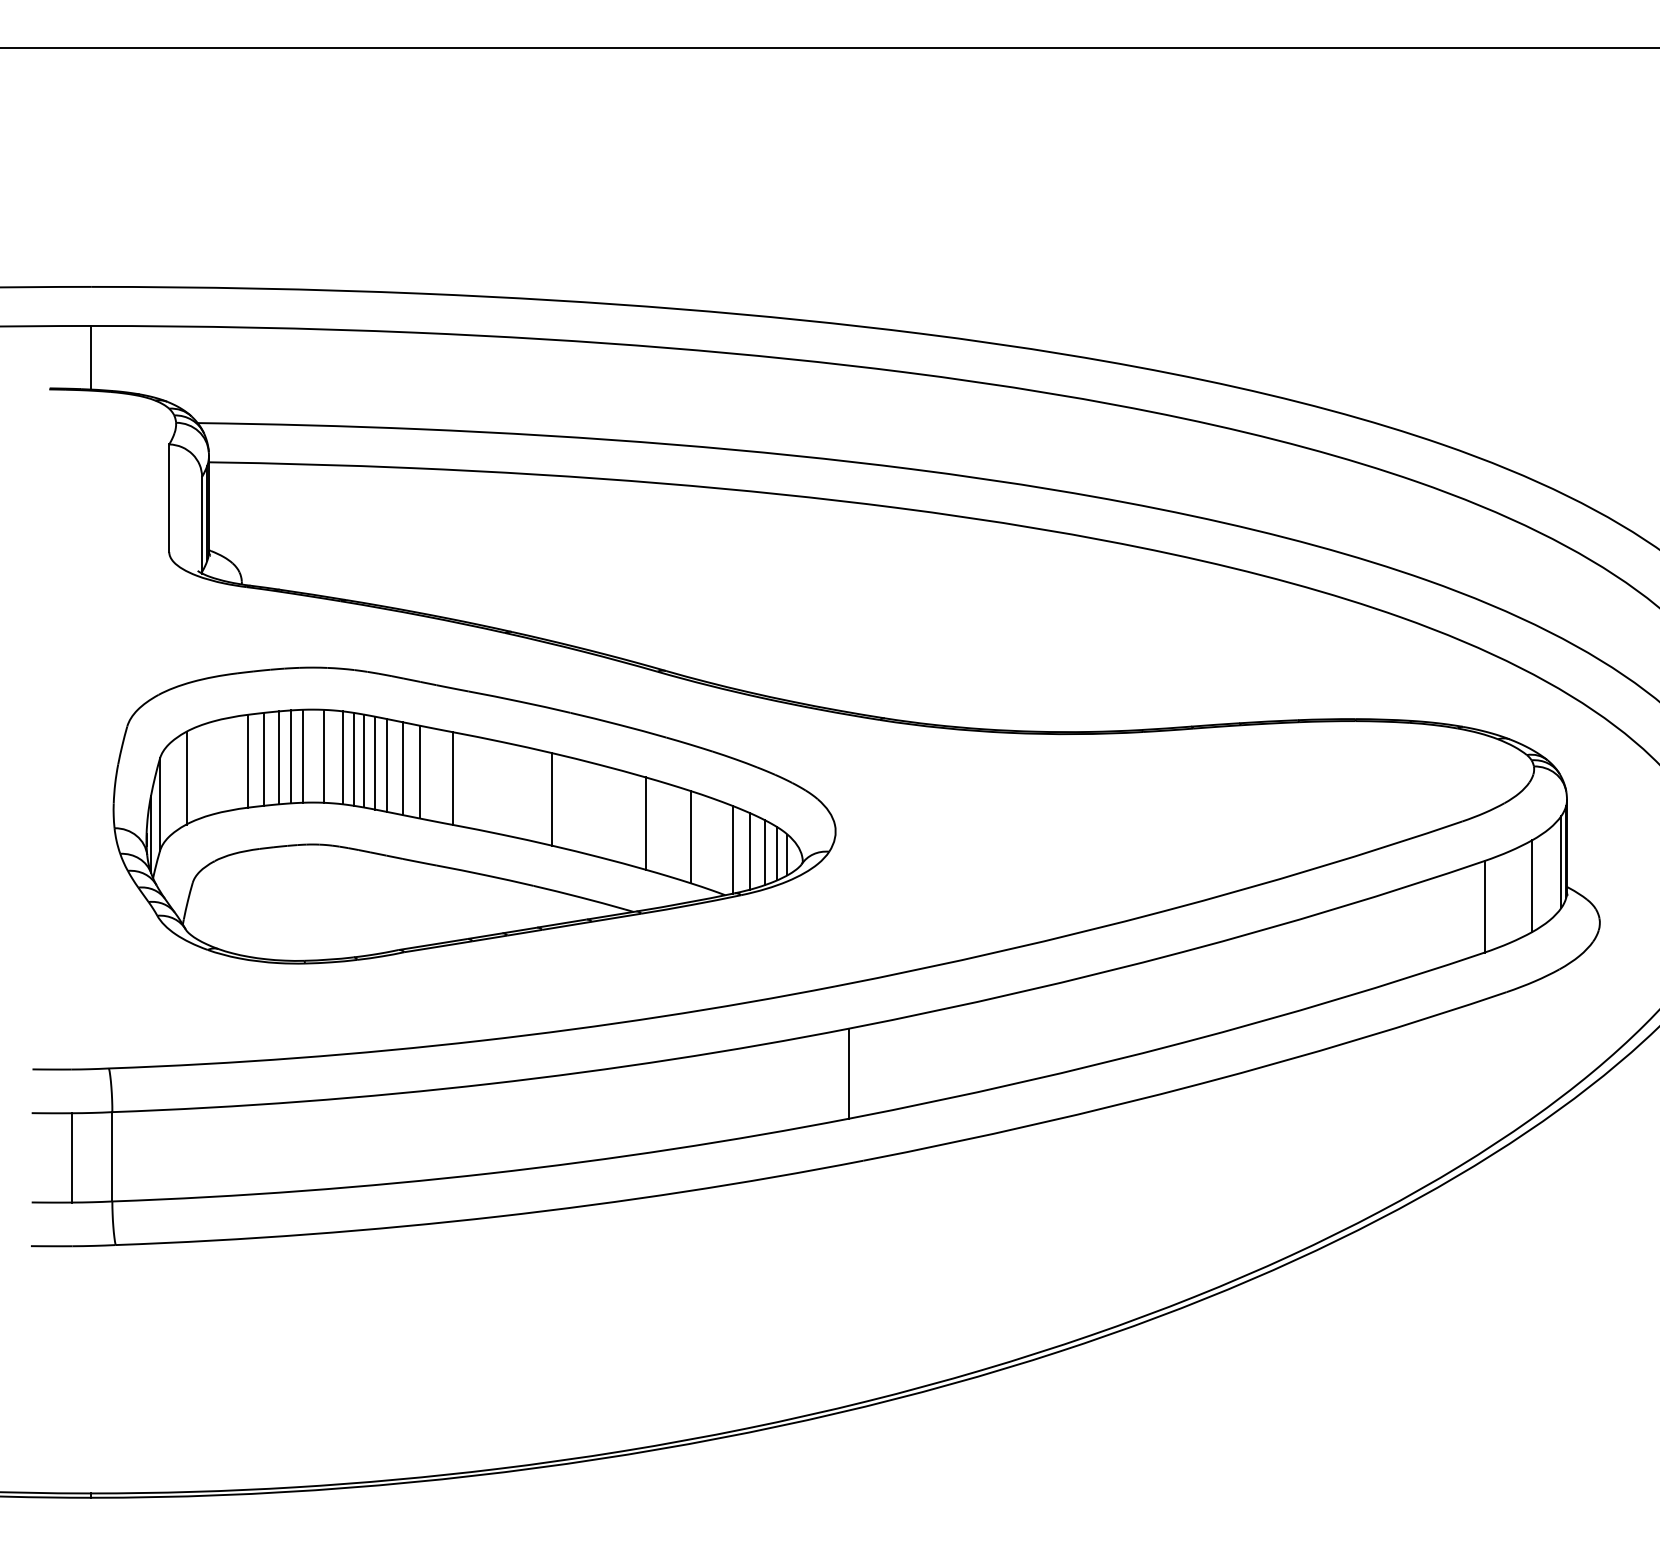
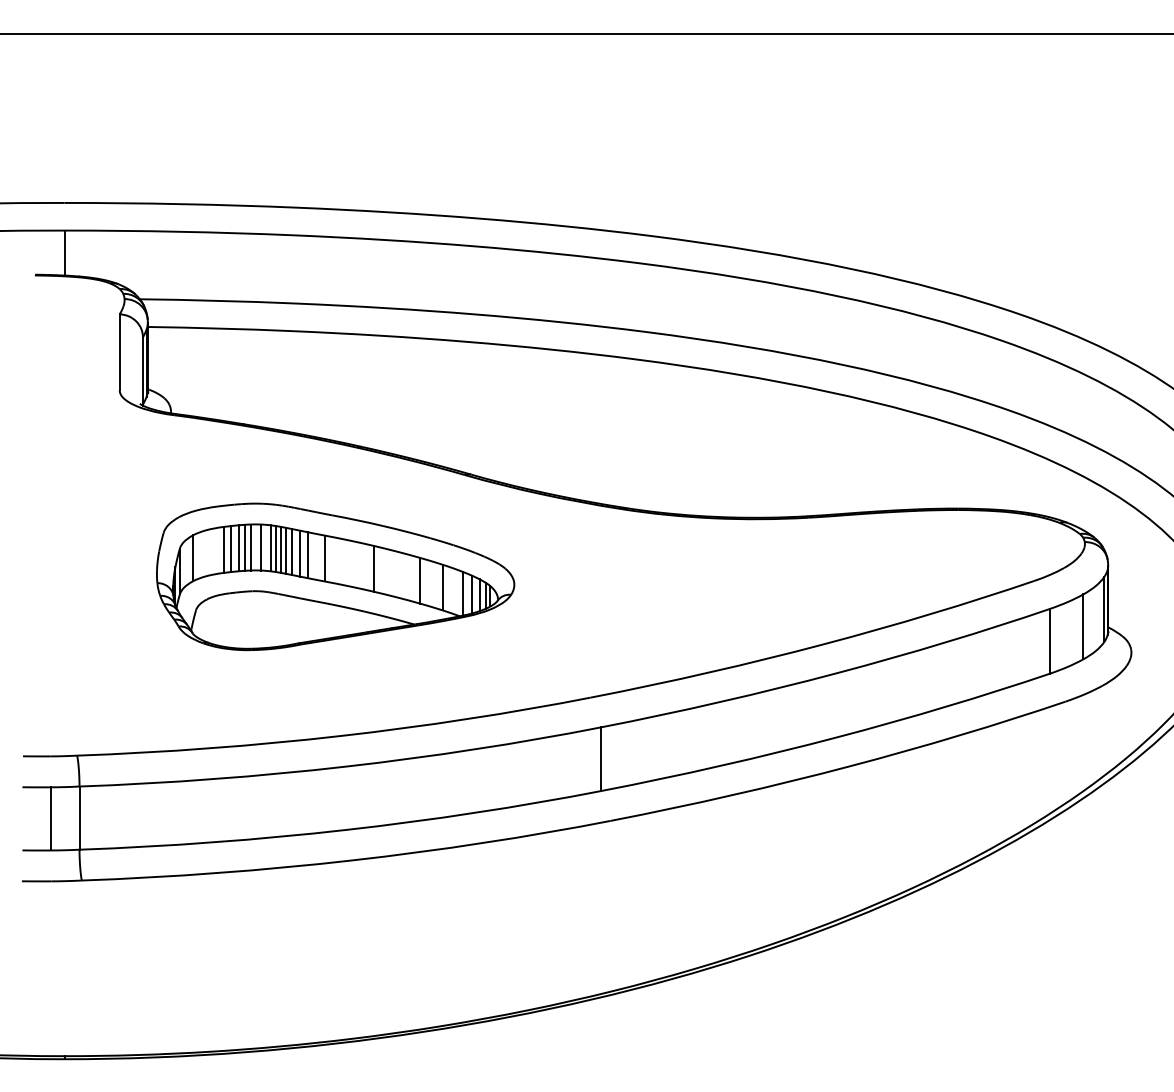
part: (474, 815) -> (335, 576), size x0.7

